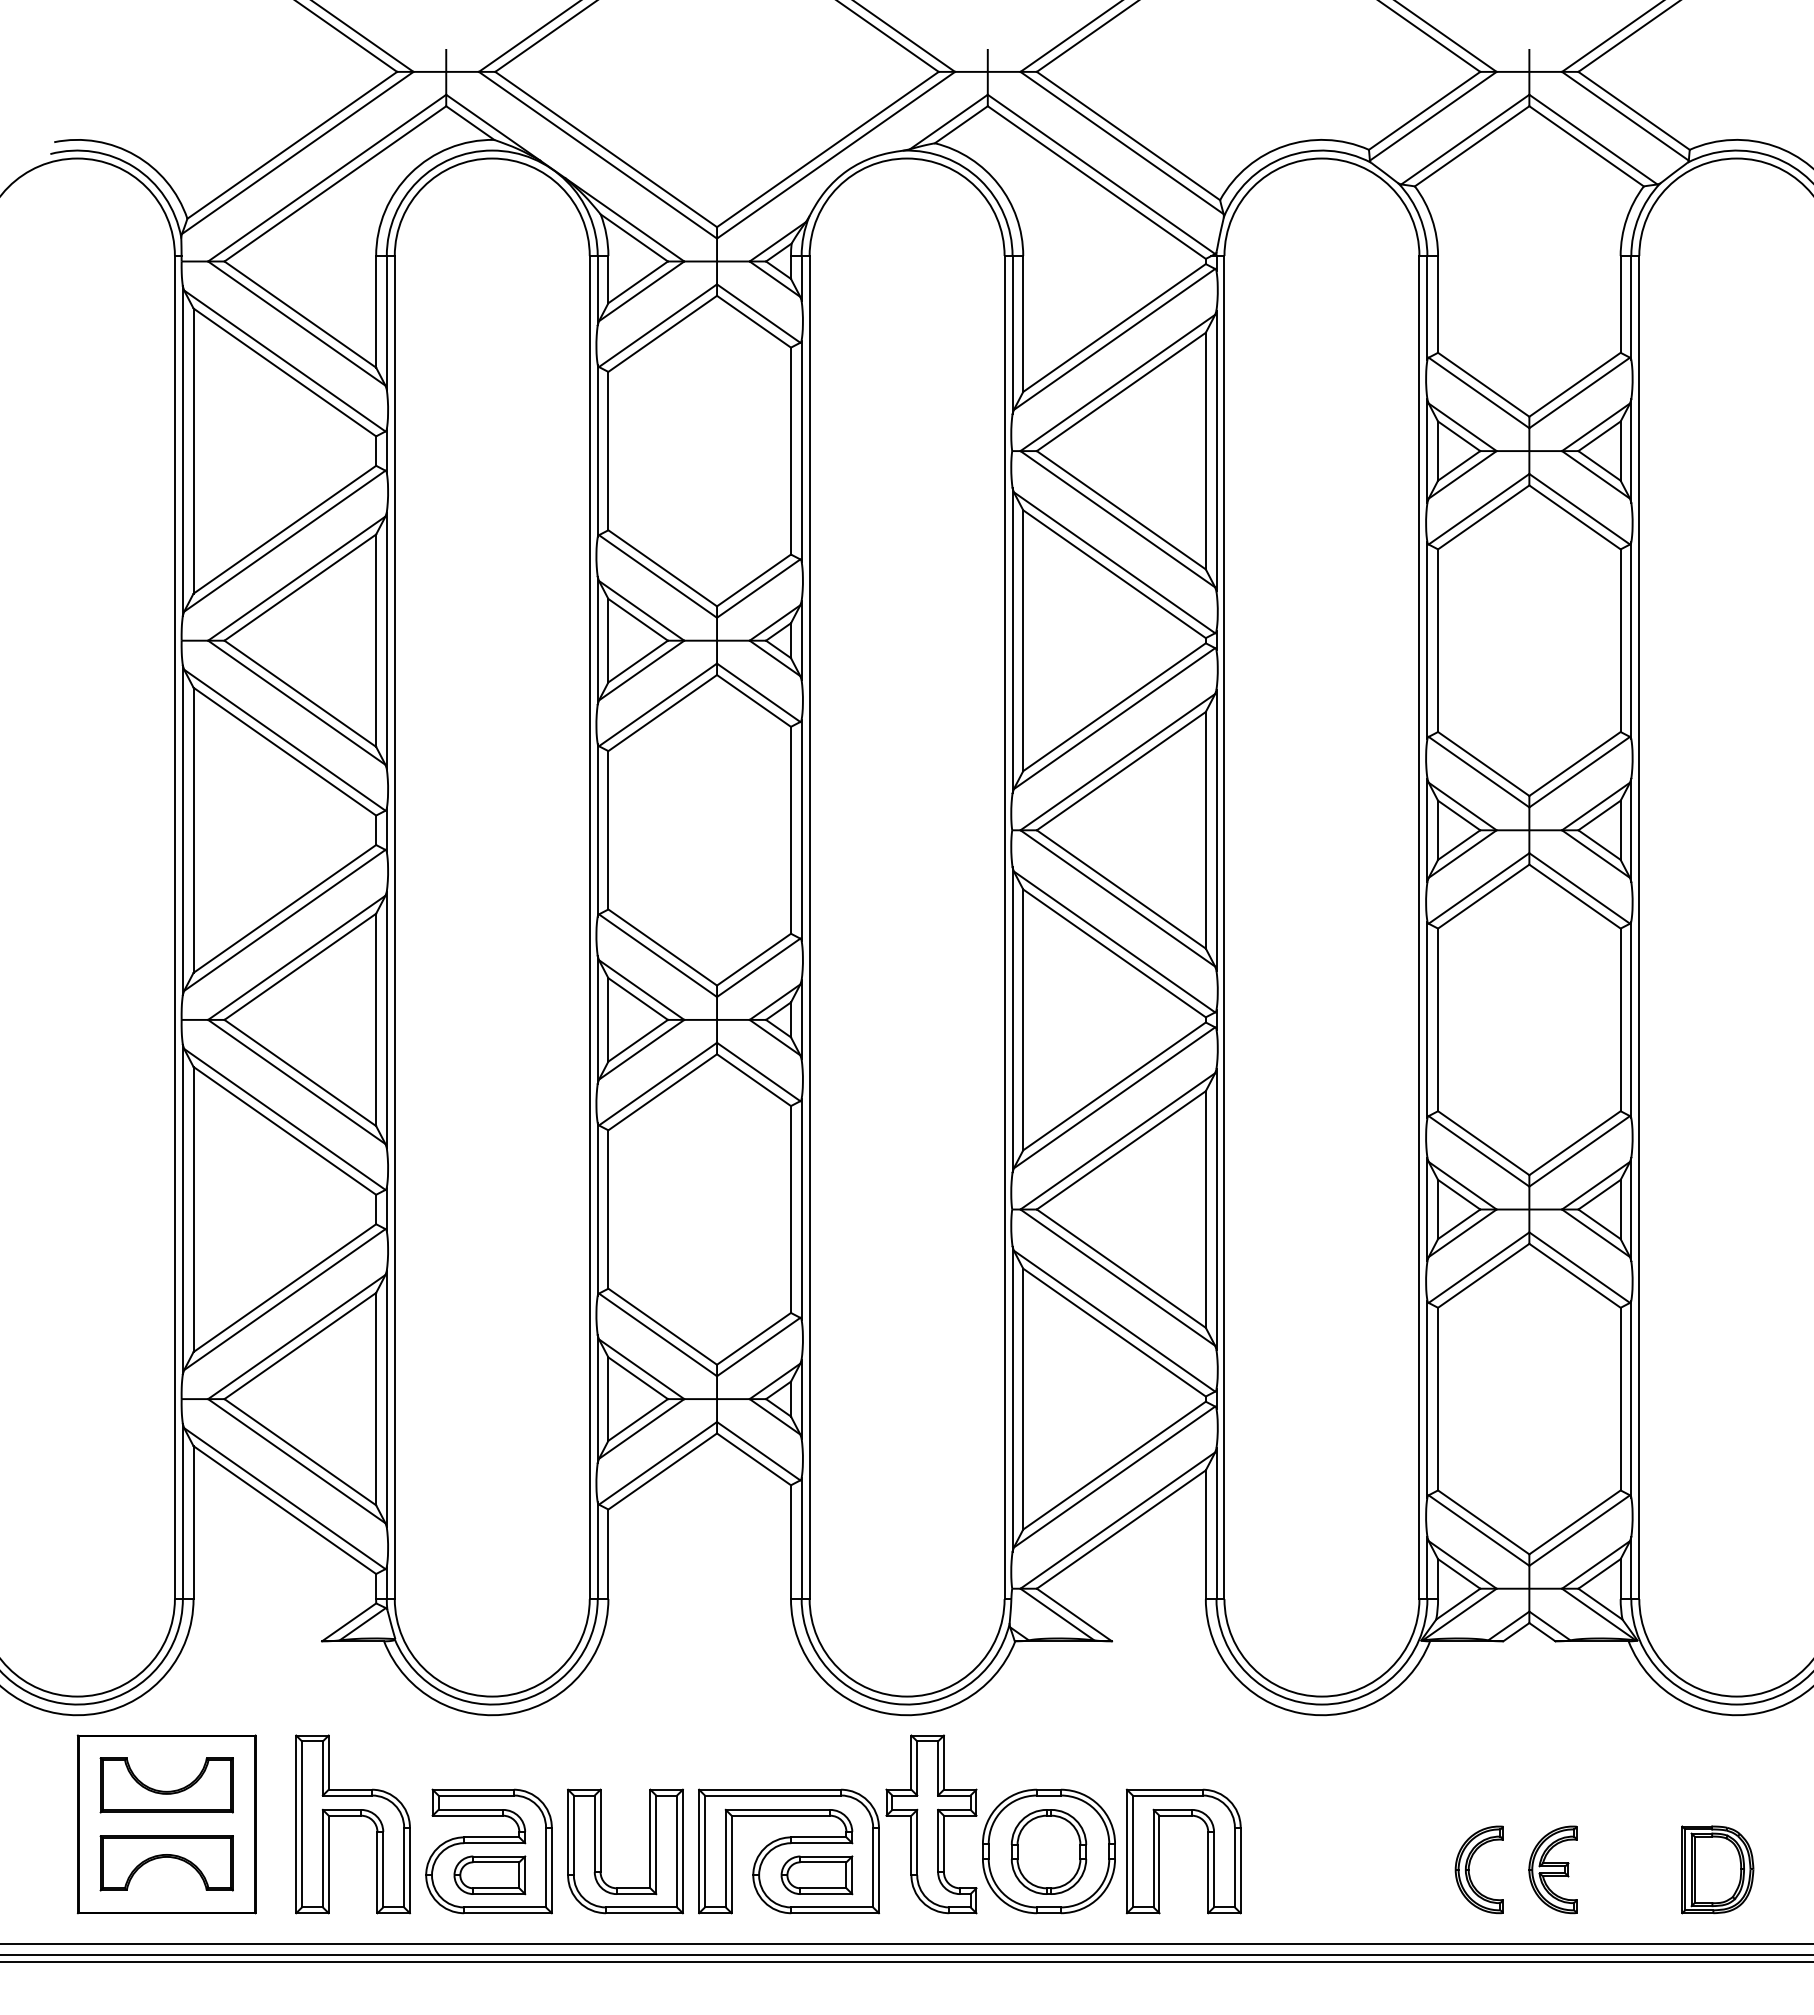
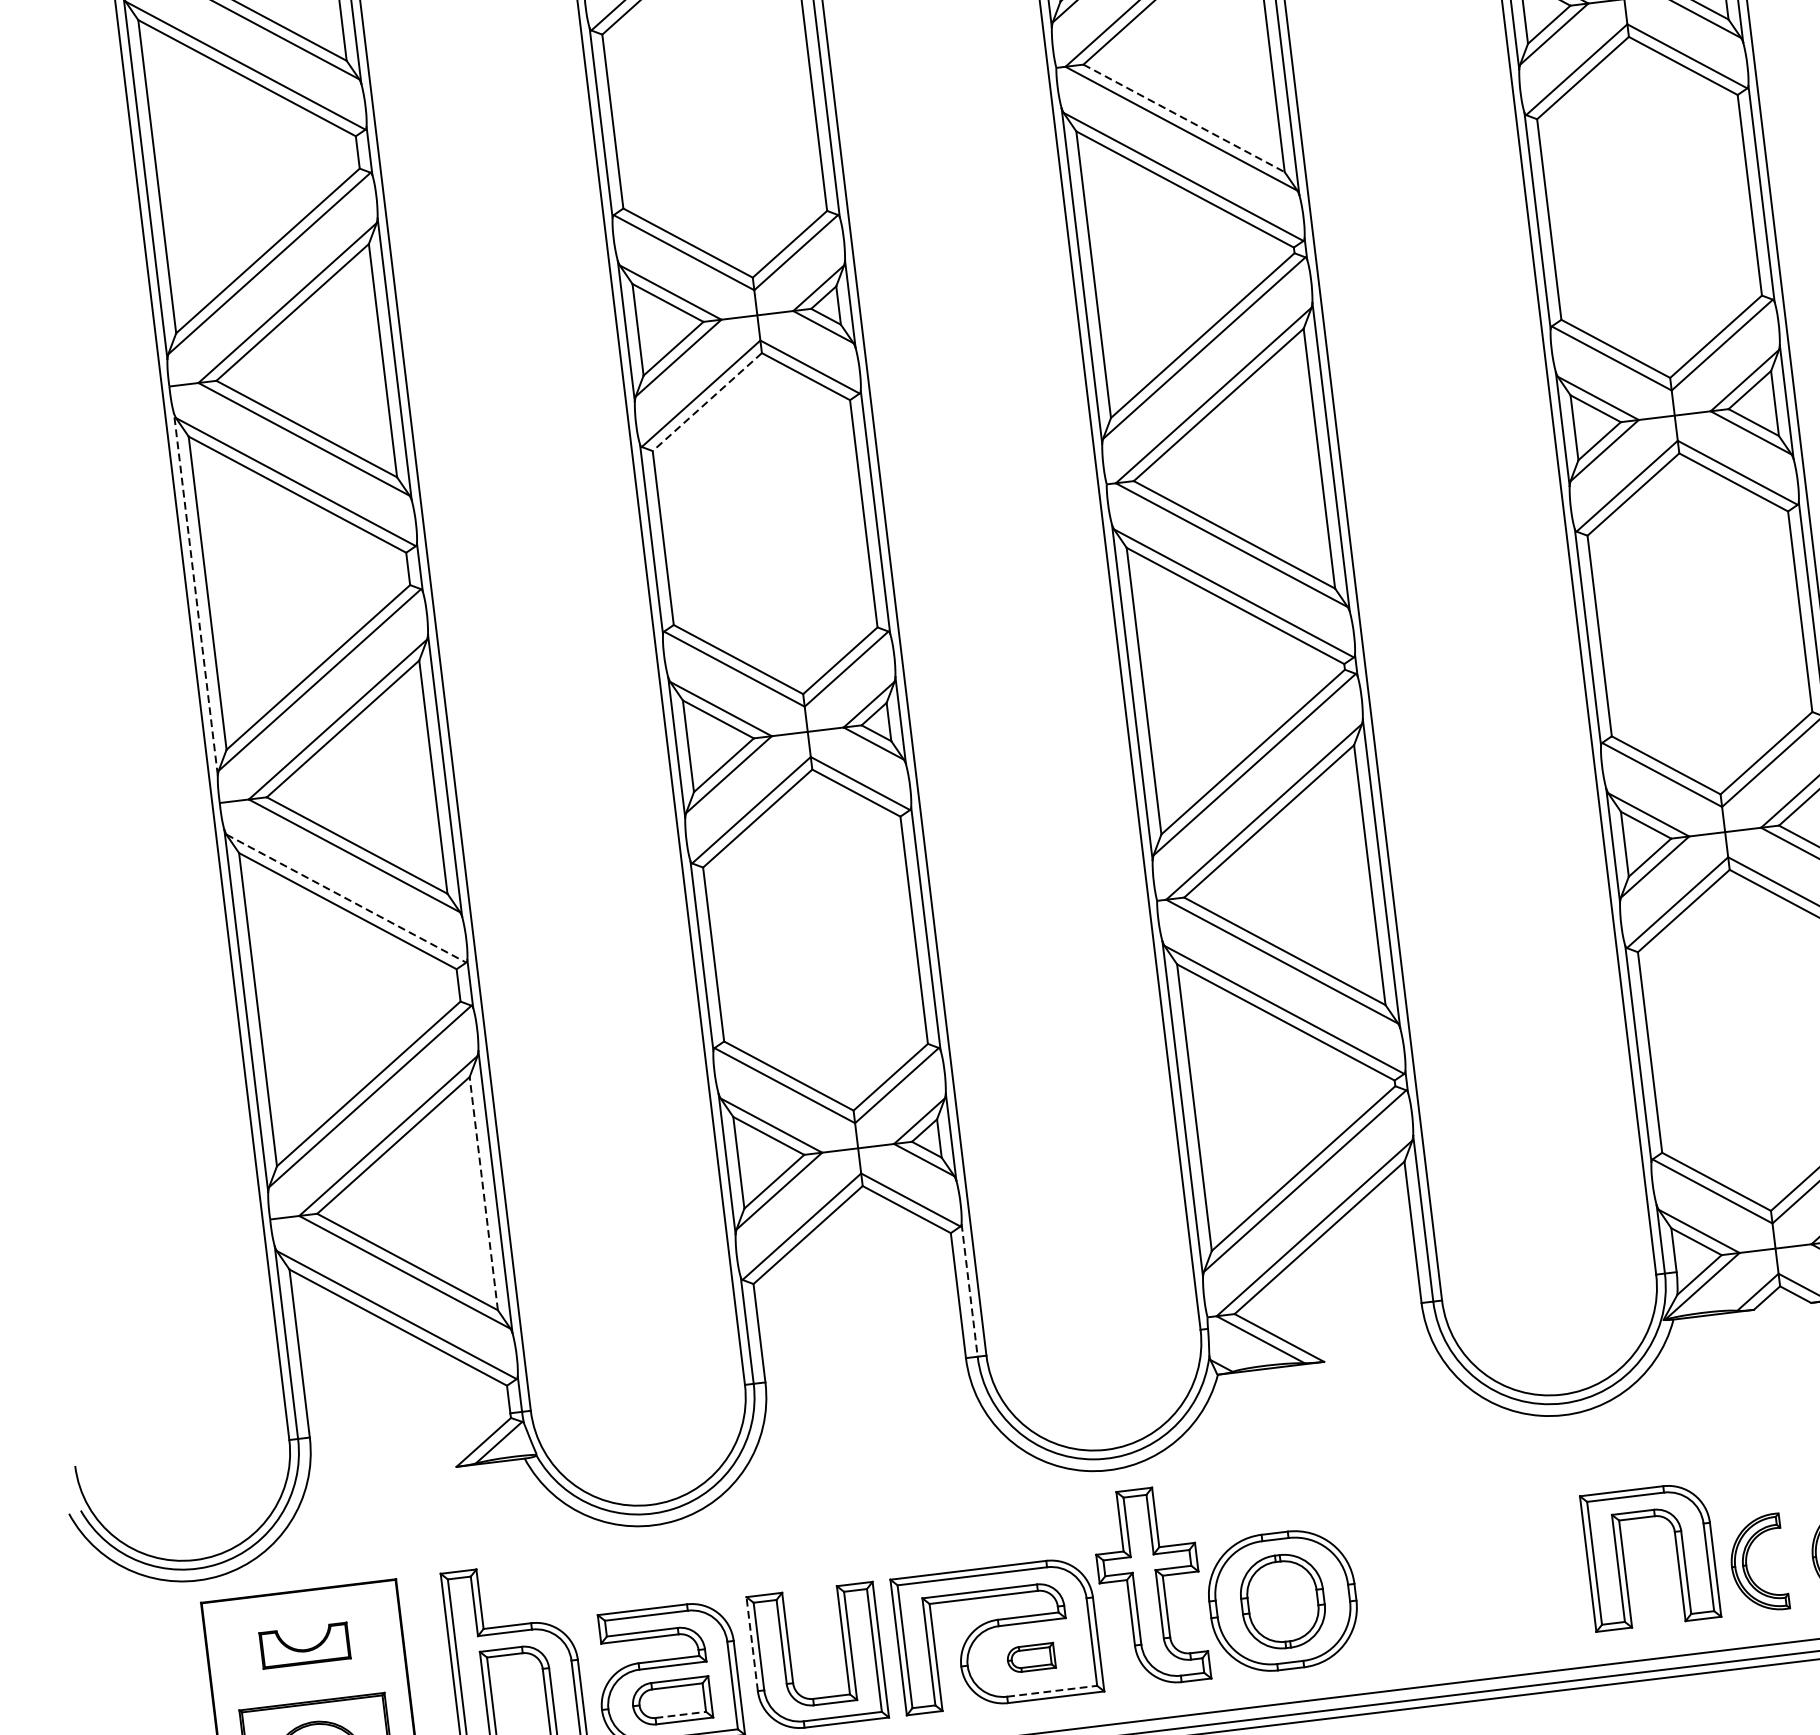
line: (1121, 510) -> (1184, 118), solid -> dashed
line: (662, 713) -> (707, 402), solid -> dashed
line: (182, 830) -> (195, 594), solid -> dashed
line: (284, 1119) -> (345, 898), solid -> dashed
line: (376, 1398) -> (484, 1192), solid -> dashed
line: (801, 1539) -> (969, 1291), solid -> dashed
part: (166, 1785) -> (304, 1645), size x0.6
line: (568, 1832) -> (752, 1644), solid -> dashed
part: (1159, 1851) -> (1623, 1559), moved
part: (816, 1875) -> (1030, 1658), size x0.6
line: (496, 1888) -> (681, 1715), solid -> dashed
line: (832, 1907) -> (1052, 1691), solid -> dashed

